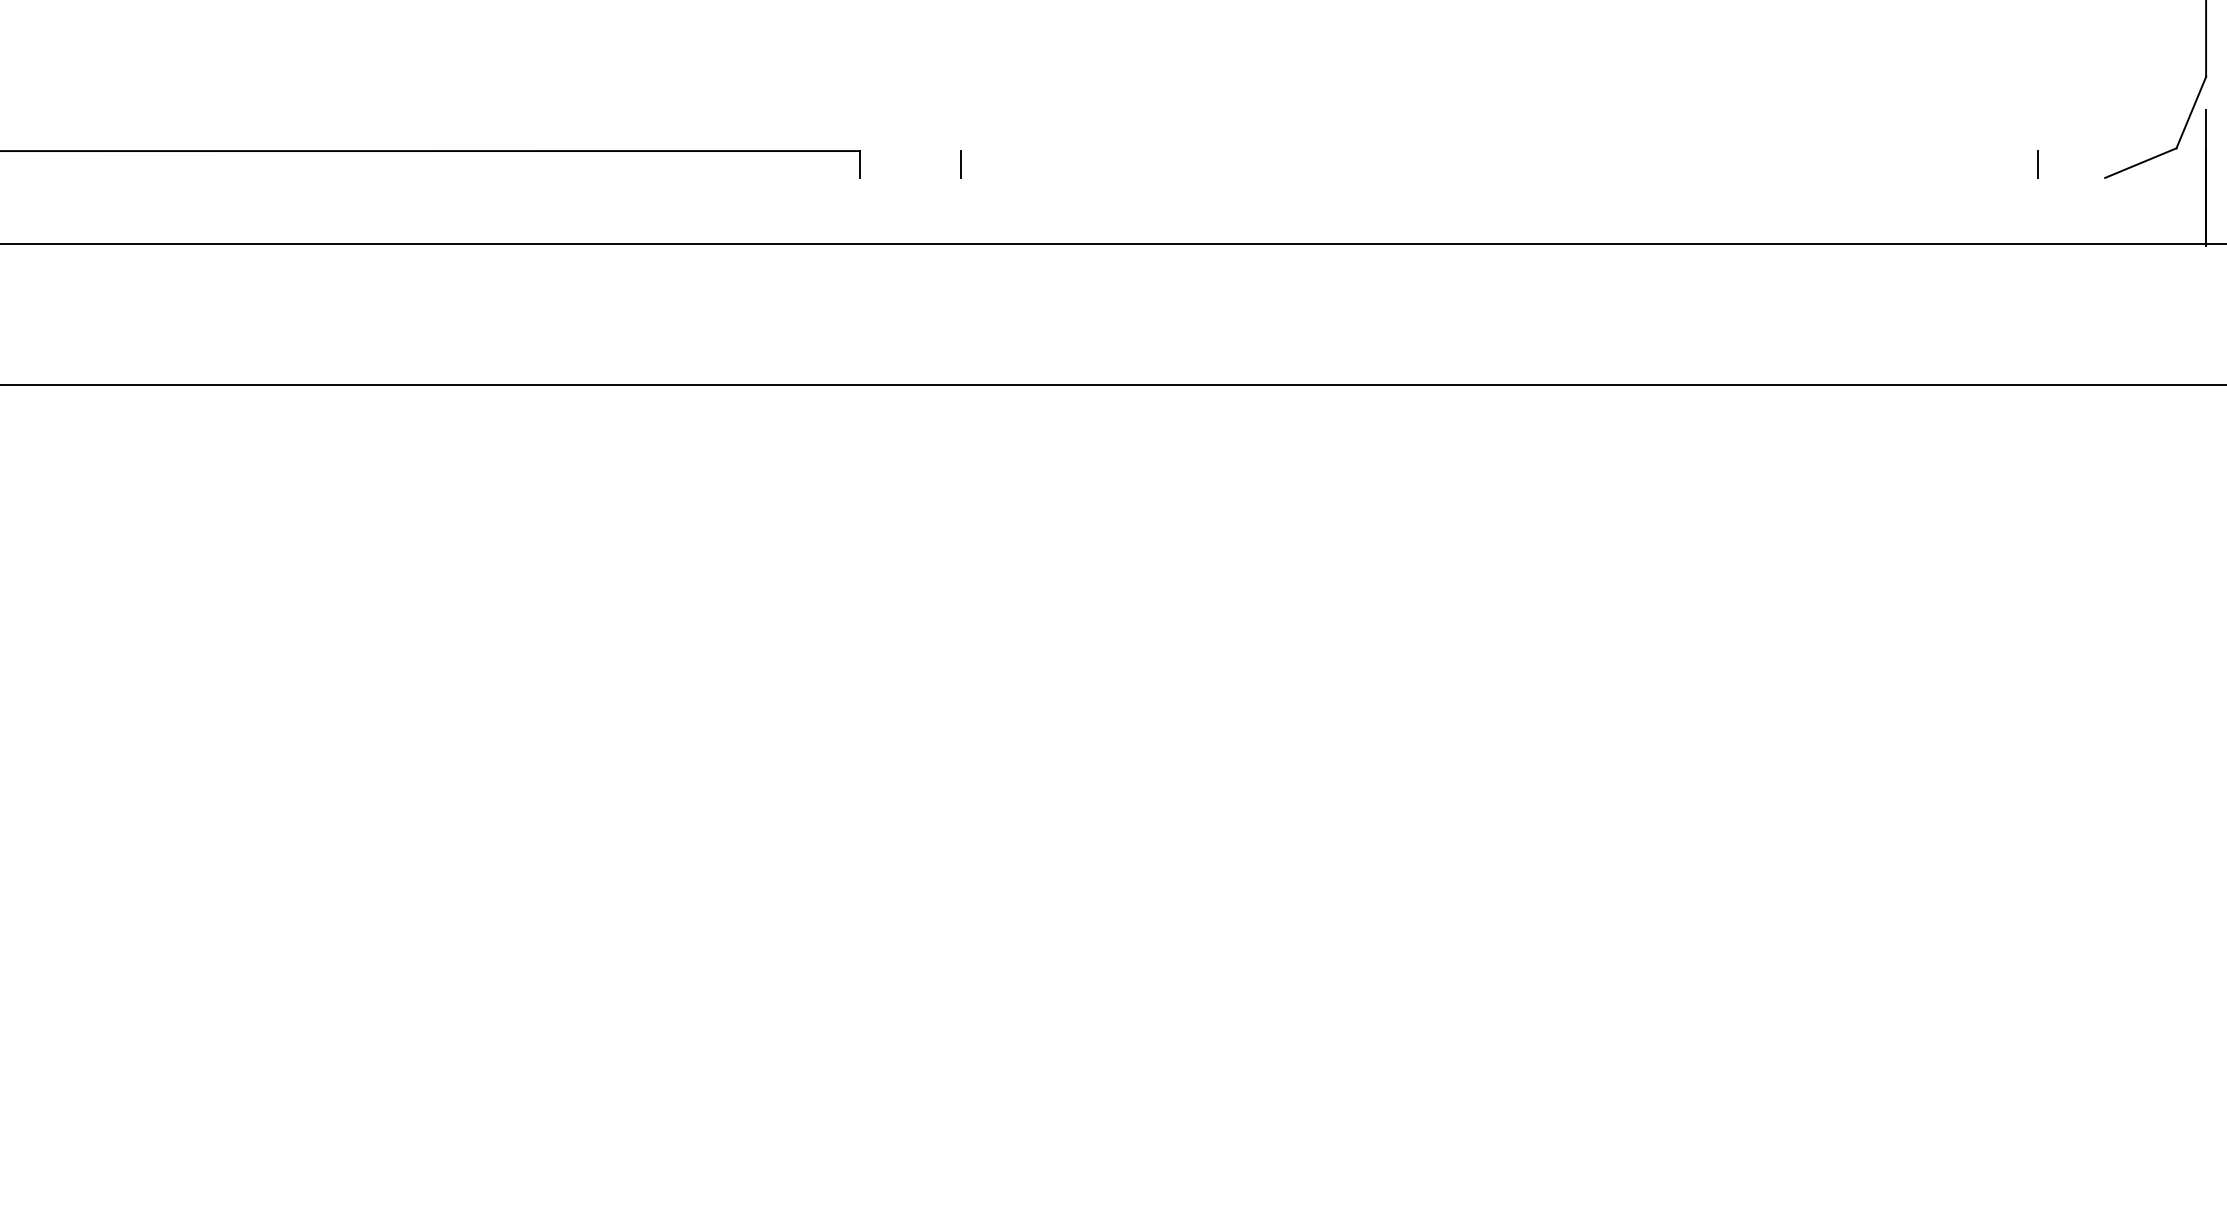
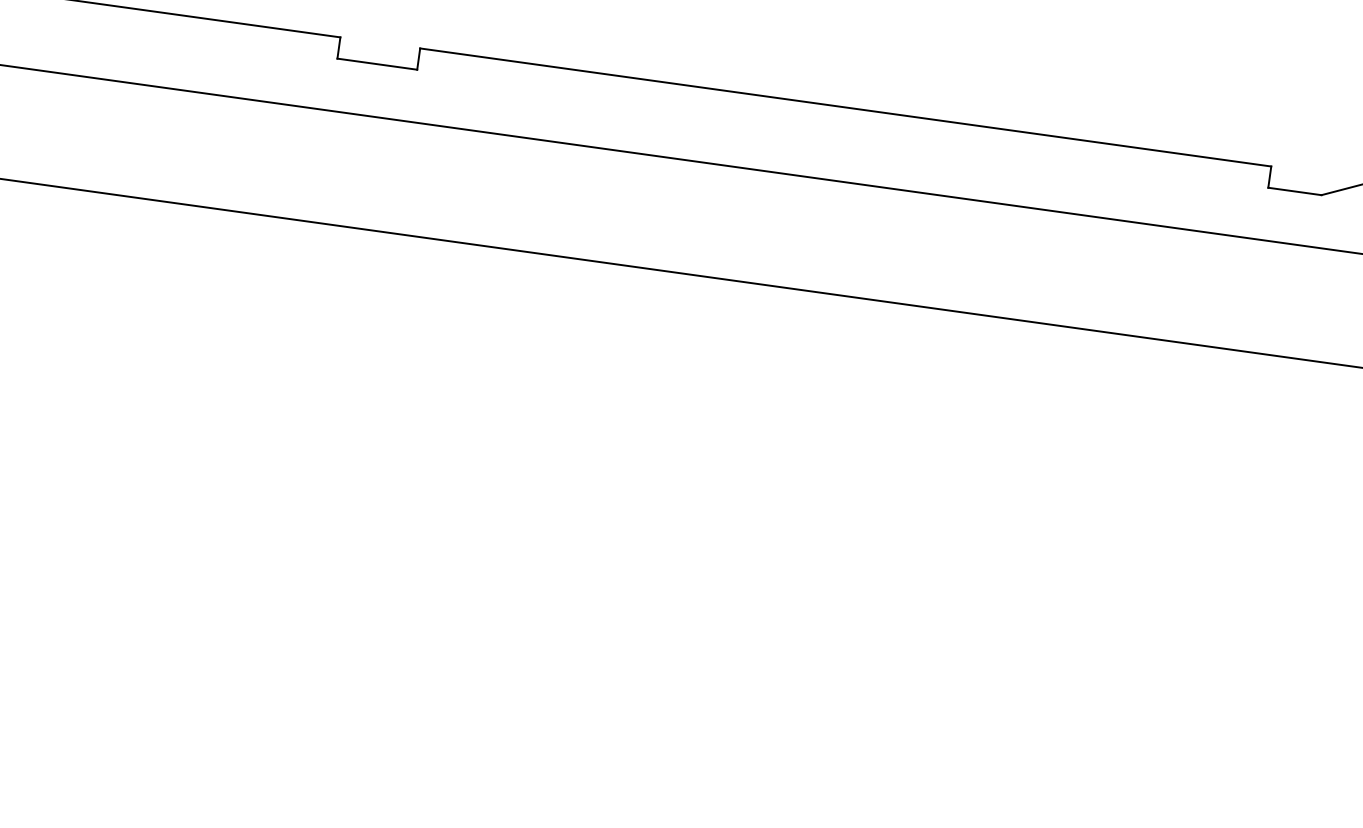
line: (1498, 151) -> (845, 107), added
line: (2071, 177) -> (1294, 191), added
line: (909, 178) -> (376, 64), added

